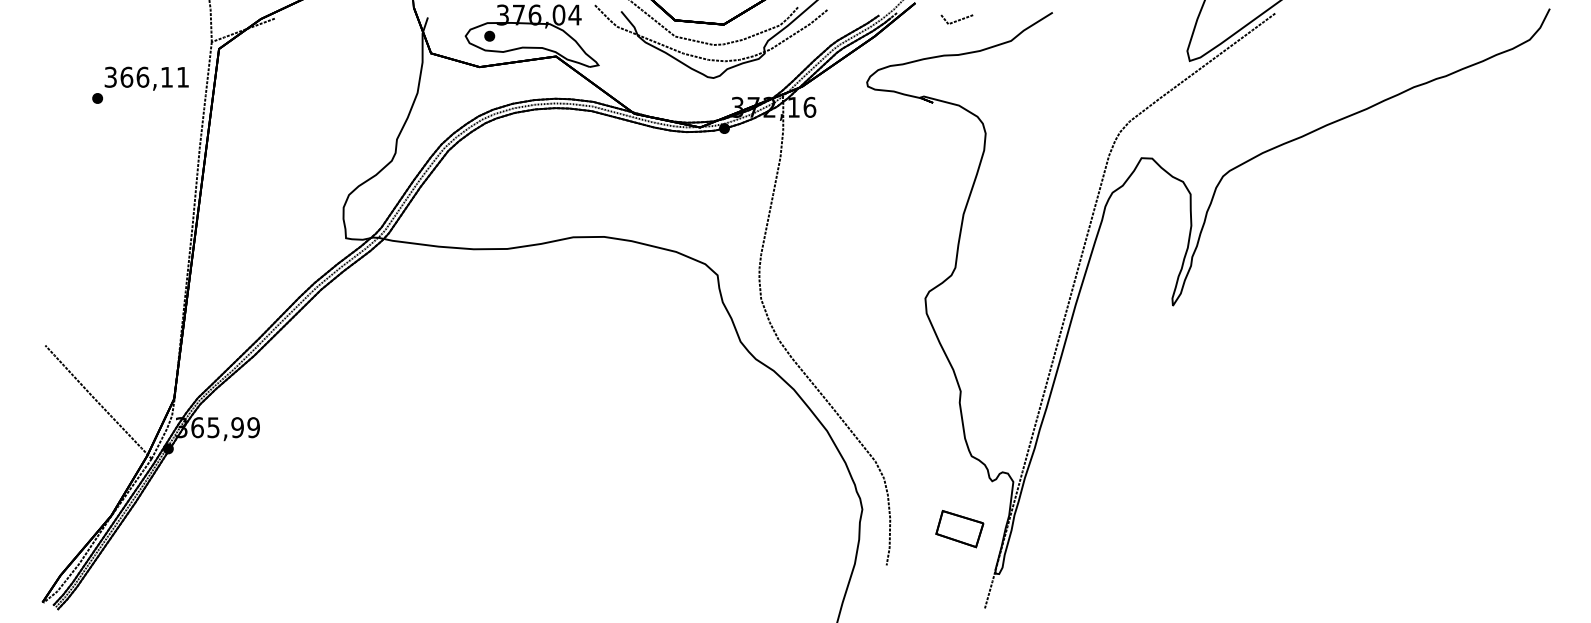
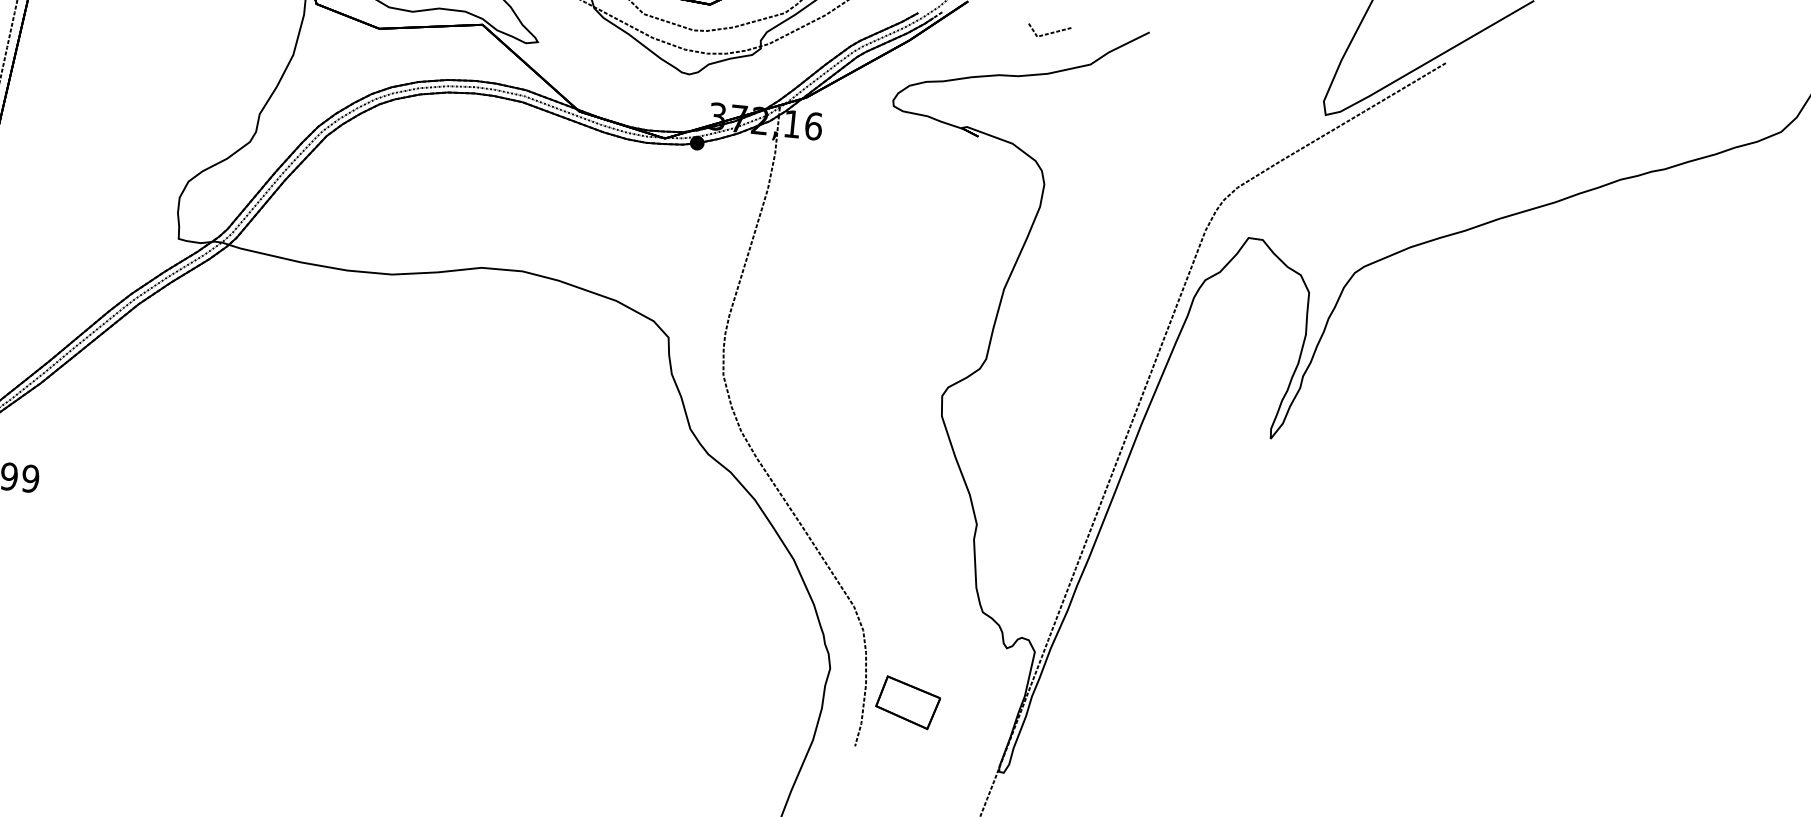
line: (956, 20) -> (1048, 32), moved
part: (959, 529) -> (907, 703), moved

